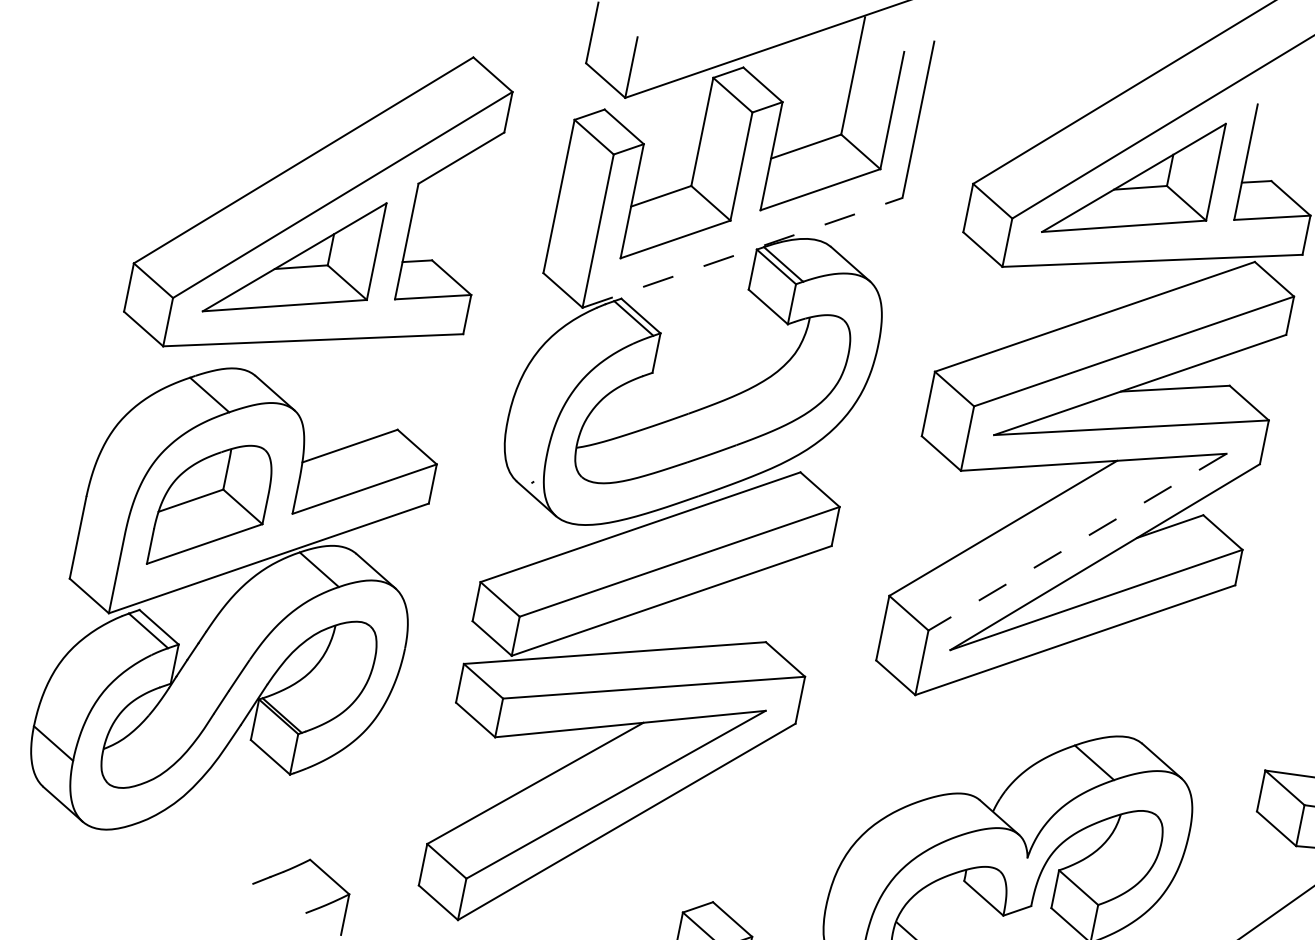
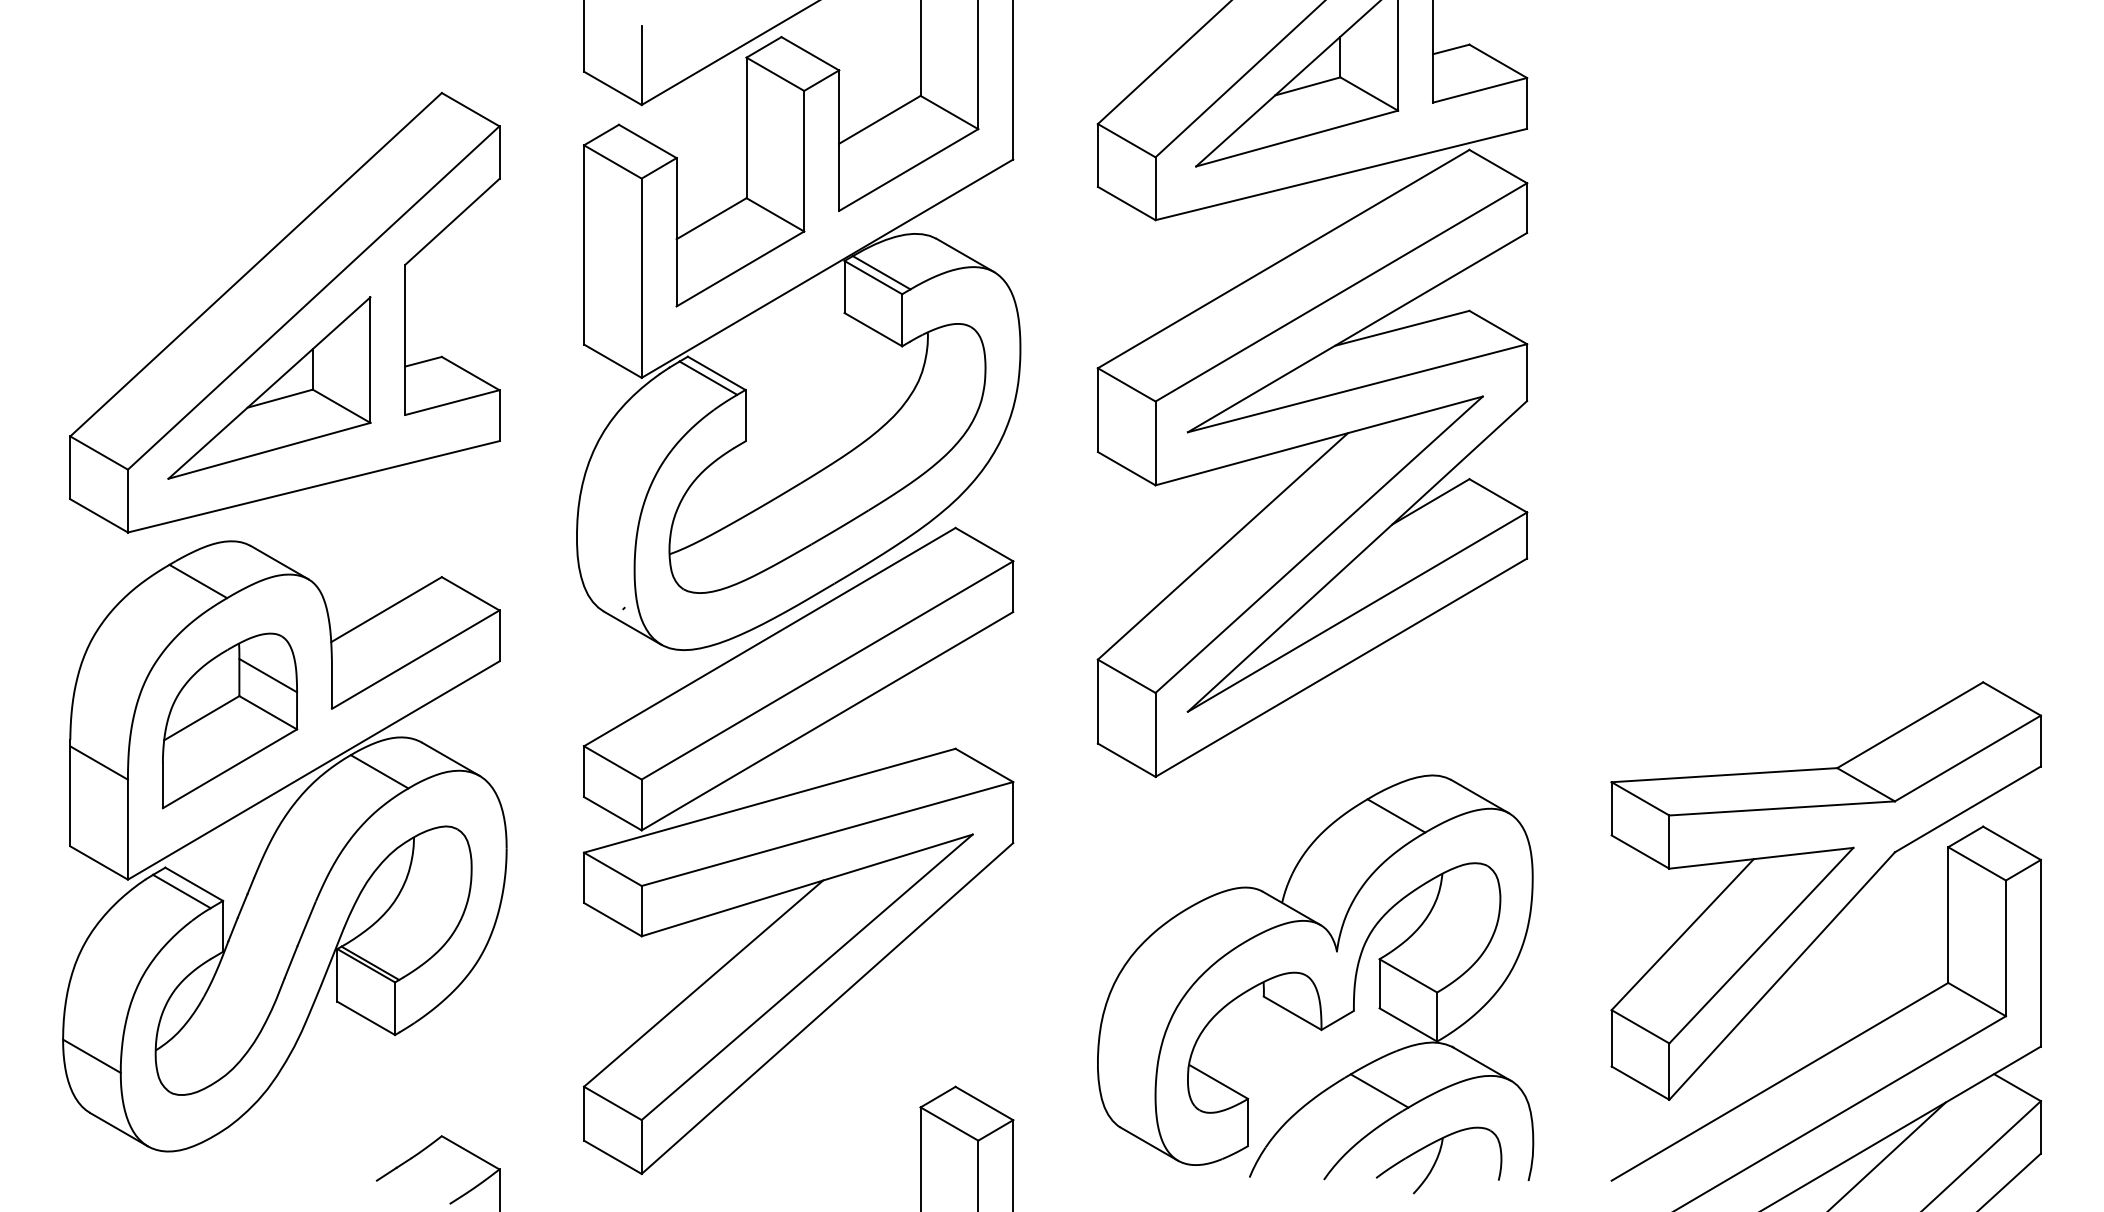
line: (742, 252) -> (827, 268), dashed -> solid
line: (248, 478) -> (268, 675), added
line: (104, 518) -> (98, 762), added
line: (1077, 542) -> (1319, 544), dashed -> solid

